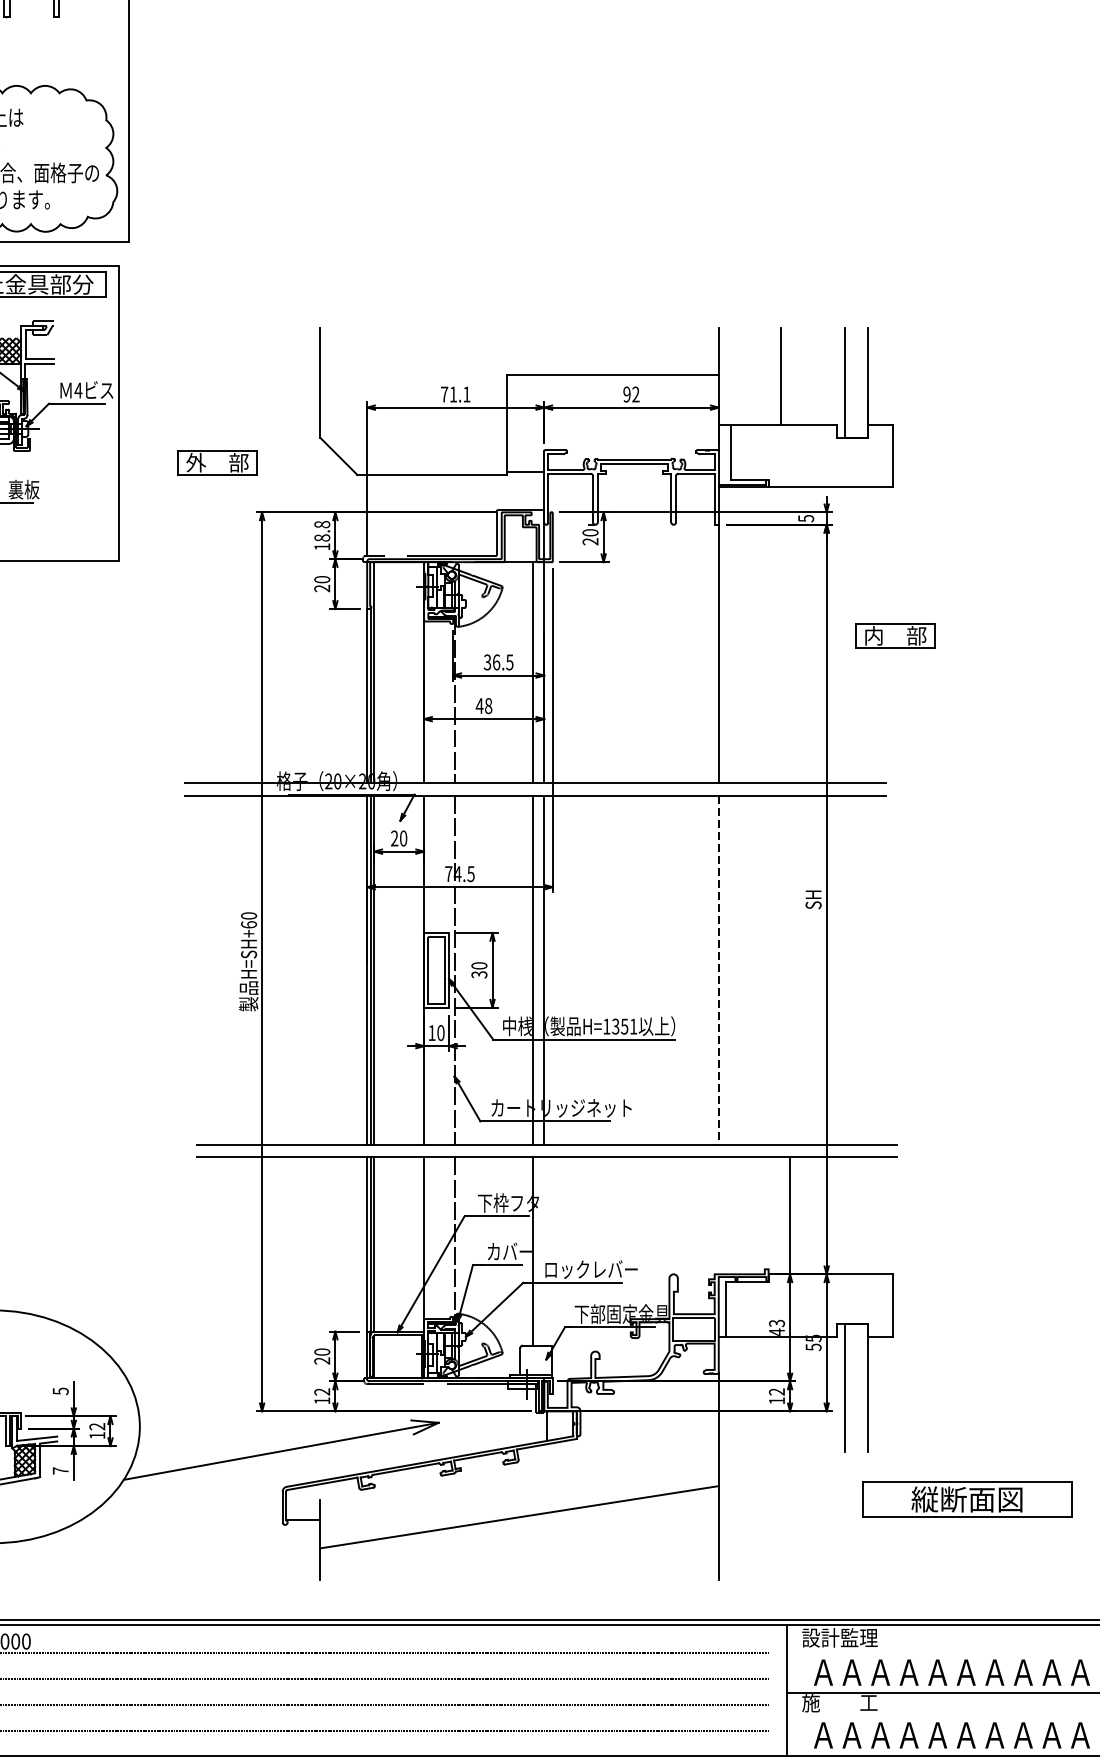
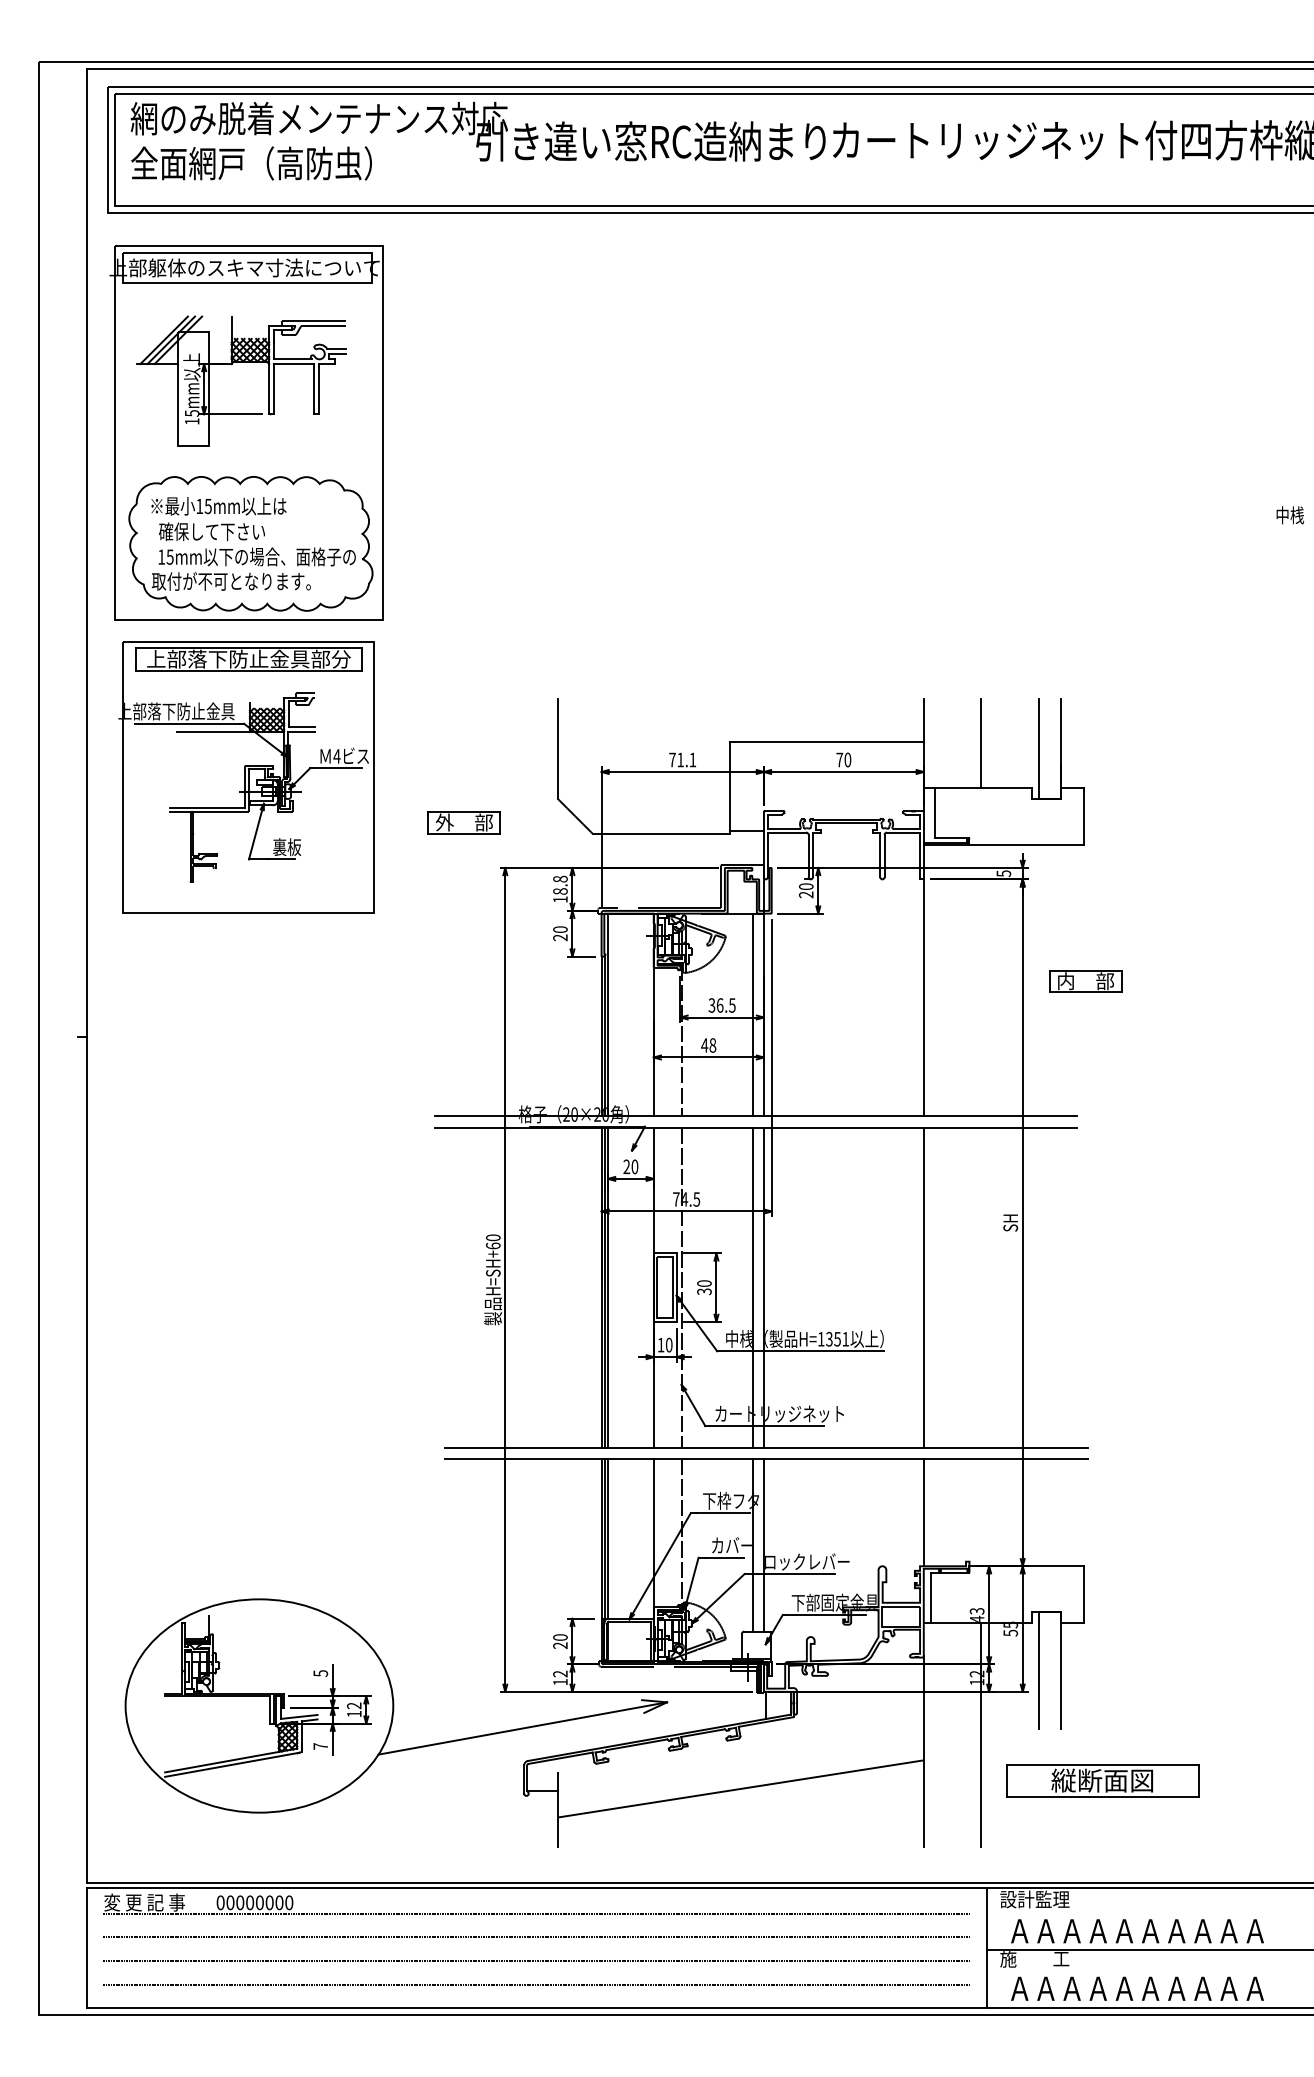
text: (631, 393) -> (843, 759), 92 -> 70
line: (718, 970) -> (923, 1287), dashed -> solid
line: (789, 1215) -> (923, 1512), moved
line: (543, 1250) -> (763, 1544), added
line: (780, 1457) -> (980, 1734), added
part: (967, 1499) -> (1102, 1780), moved

